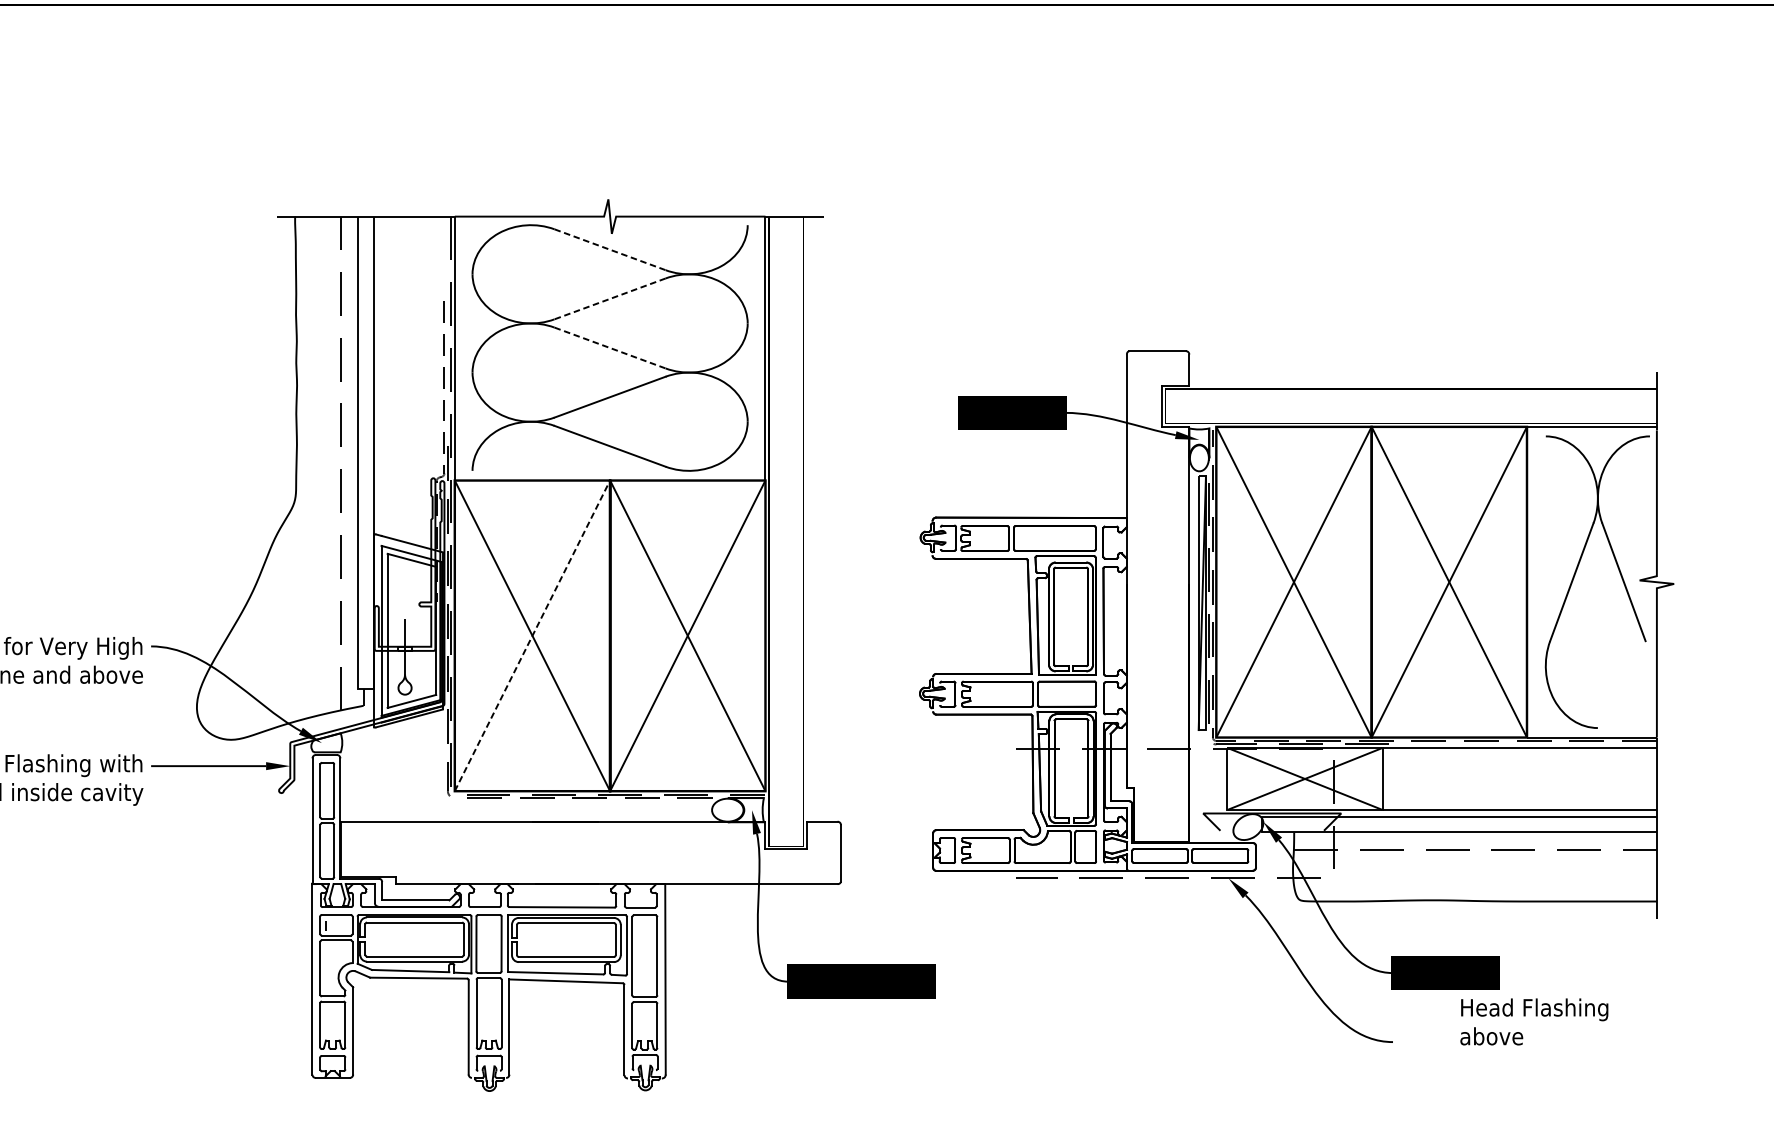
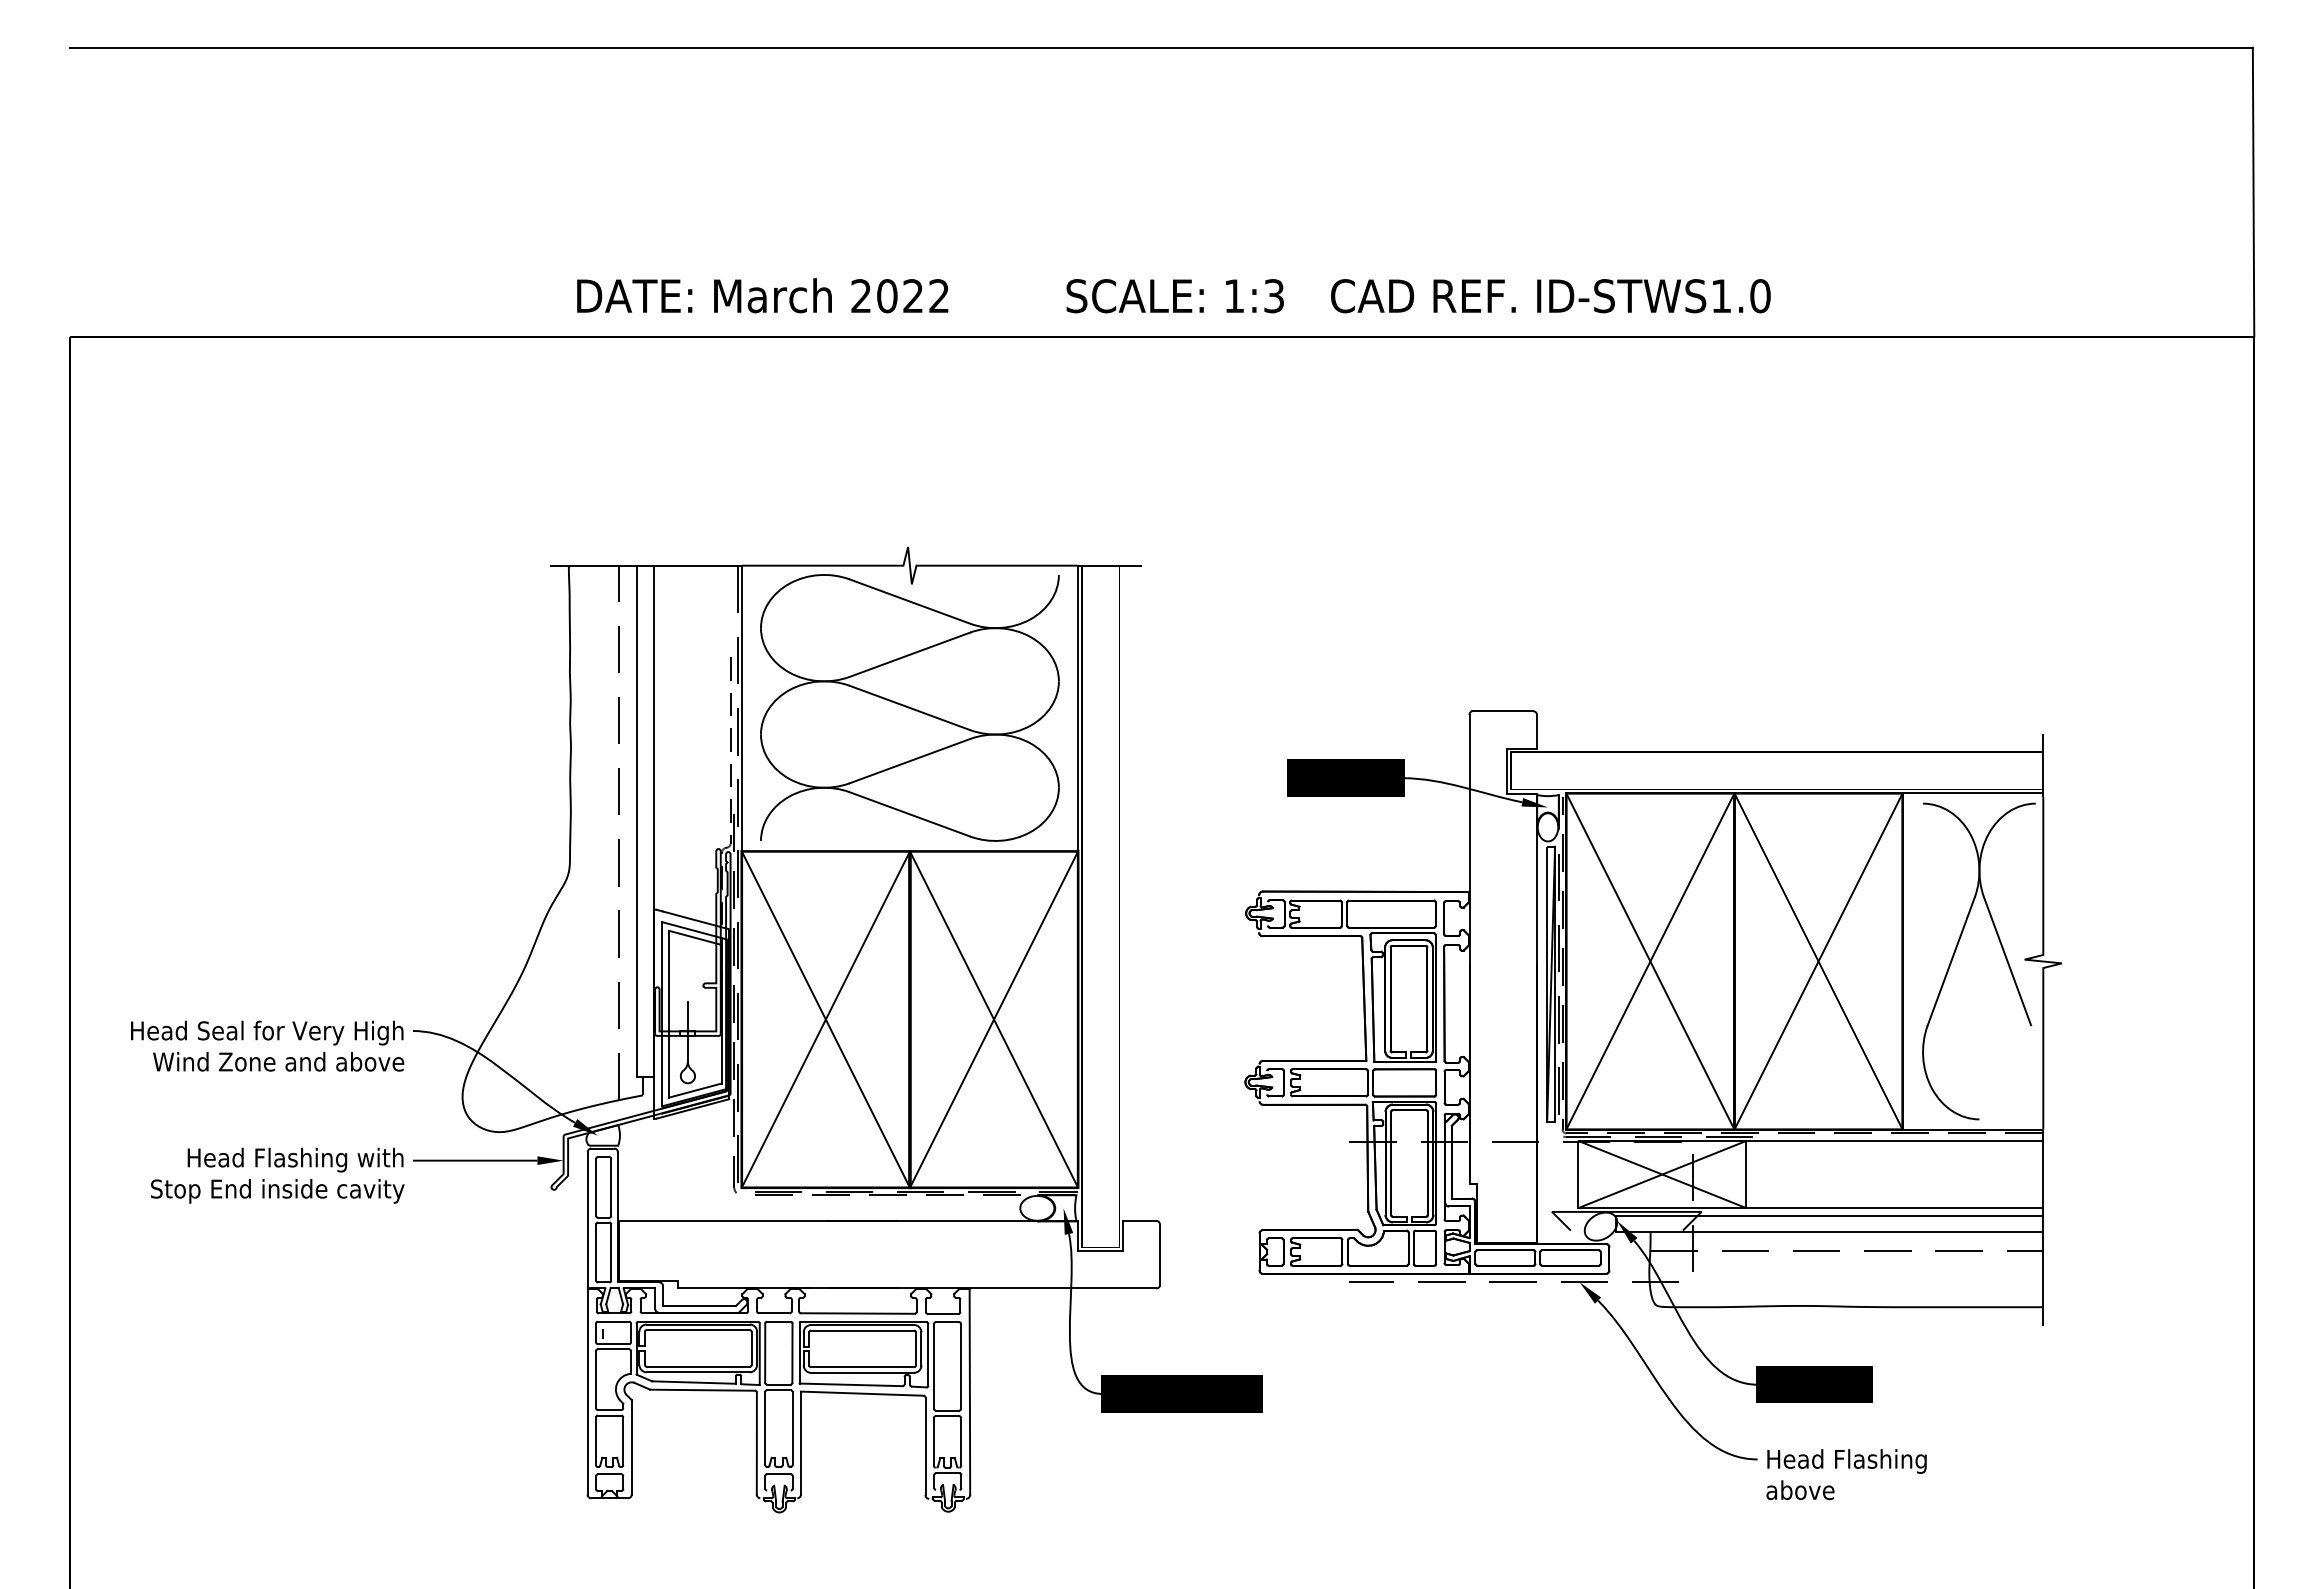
line: (610, 249) -> (910, 601), dashed -> solid
line: (609, 298) -> (909, 654), dashed -> solid
line: (610, 348) -> (910, 708), dashed -> solid
line: (533, 635) -> (826, 1019), dashed -> solid
text: (1534, 1021) -> (1846, 1474), moved

